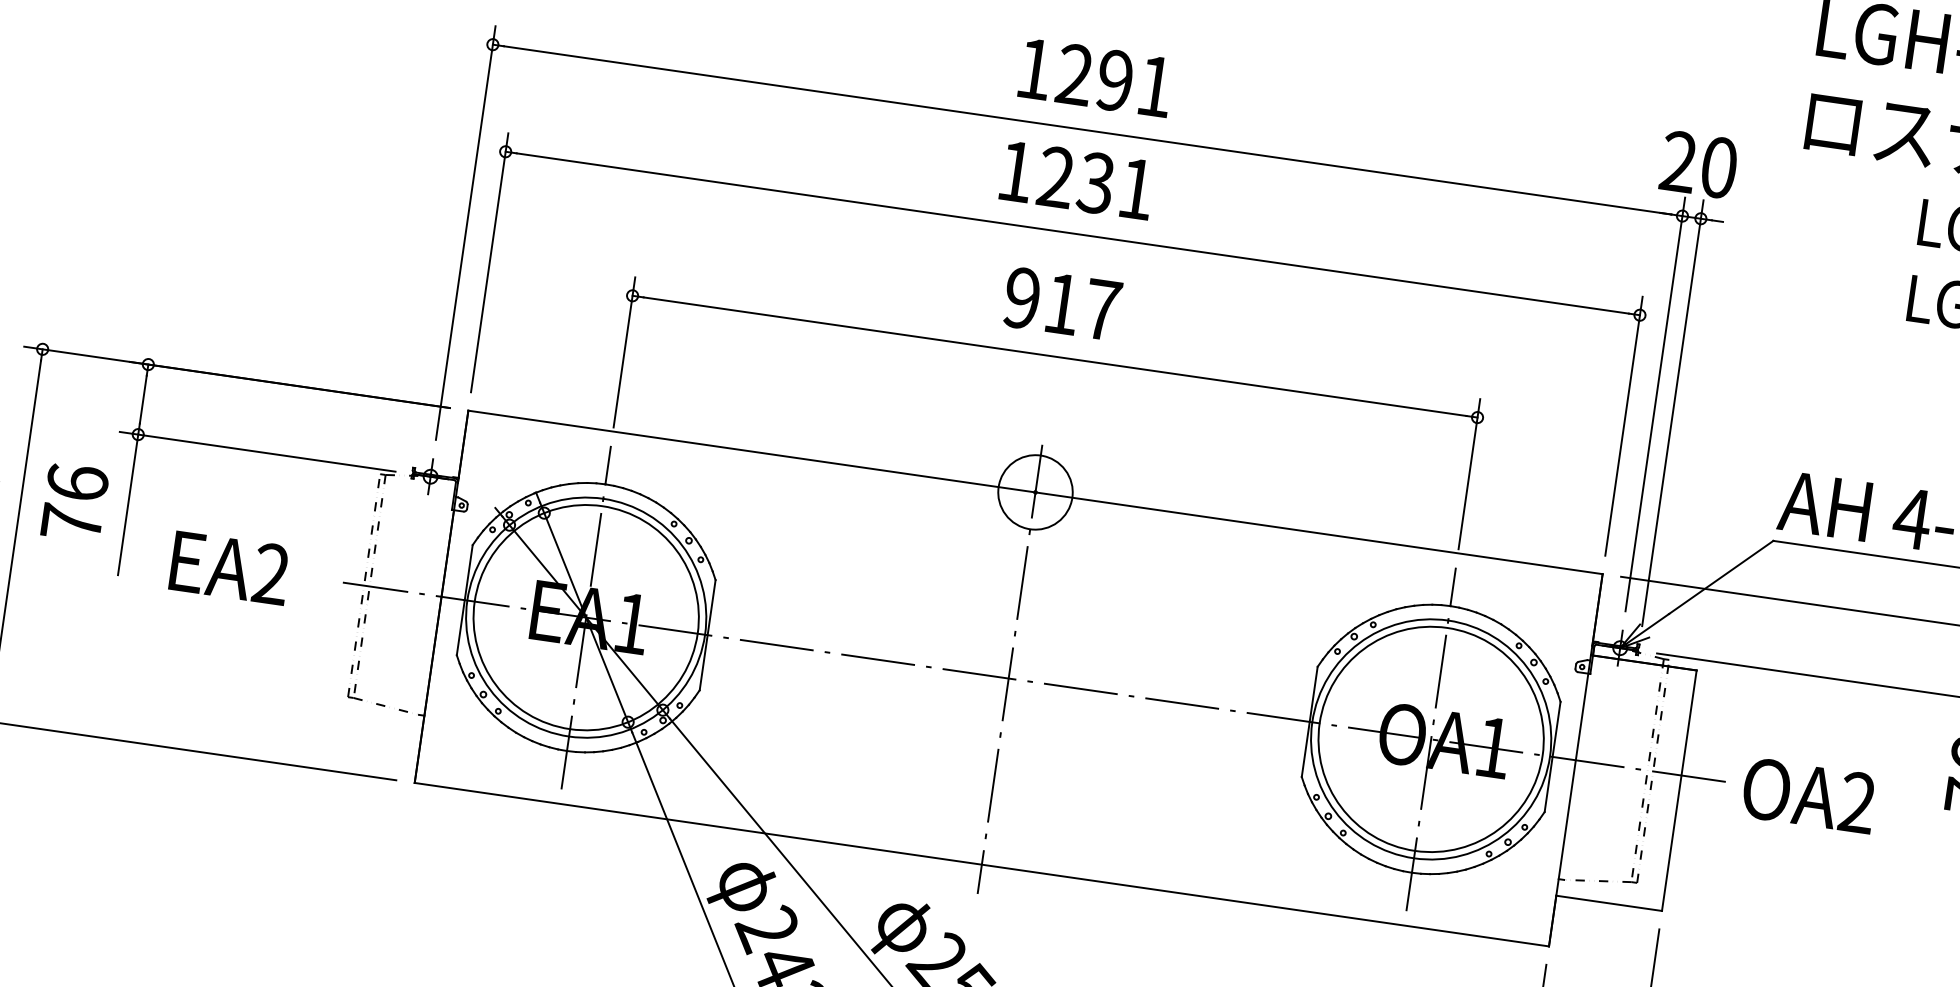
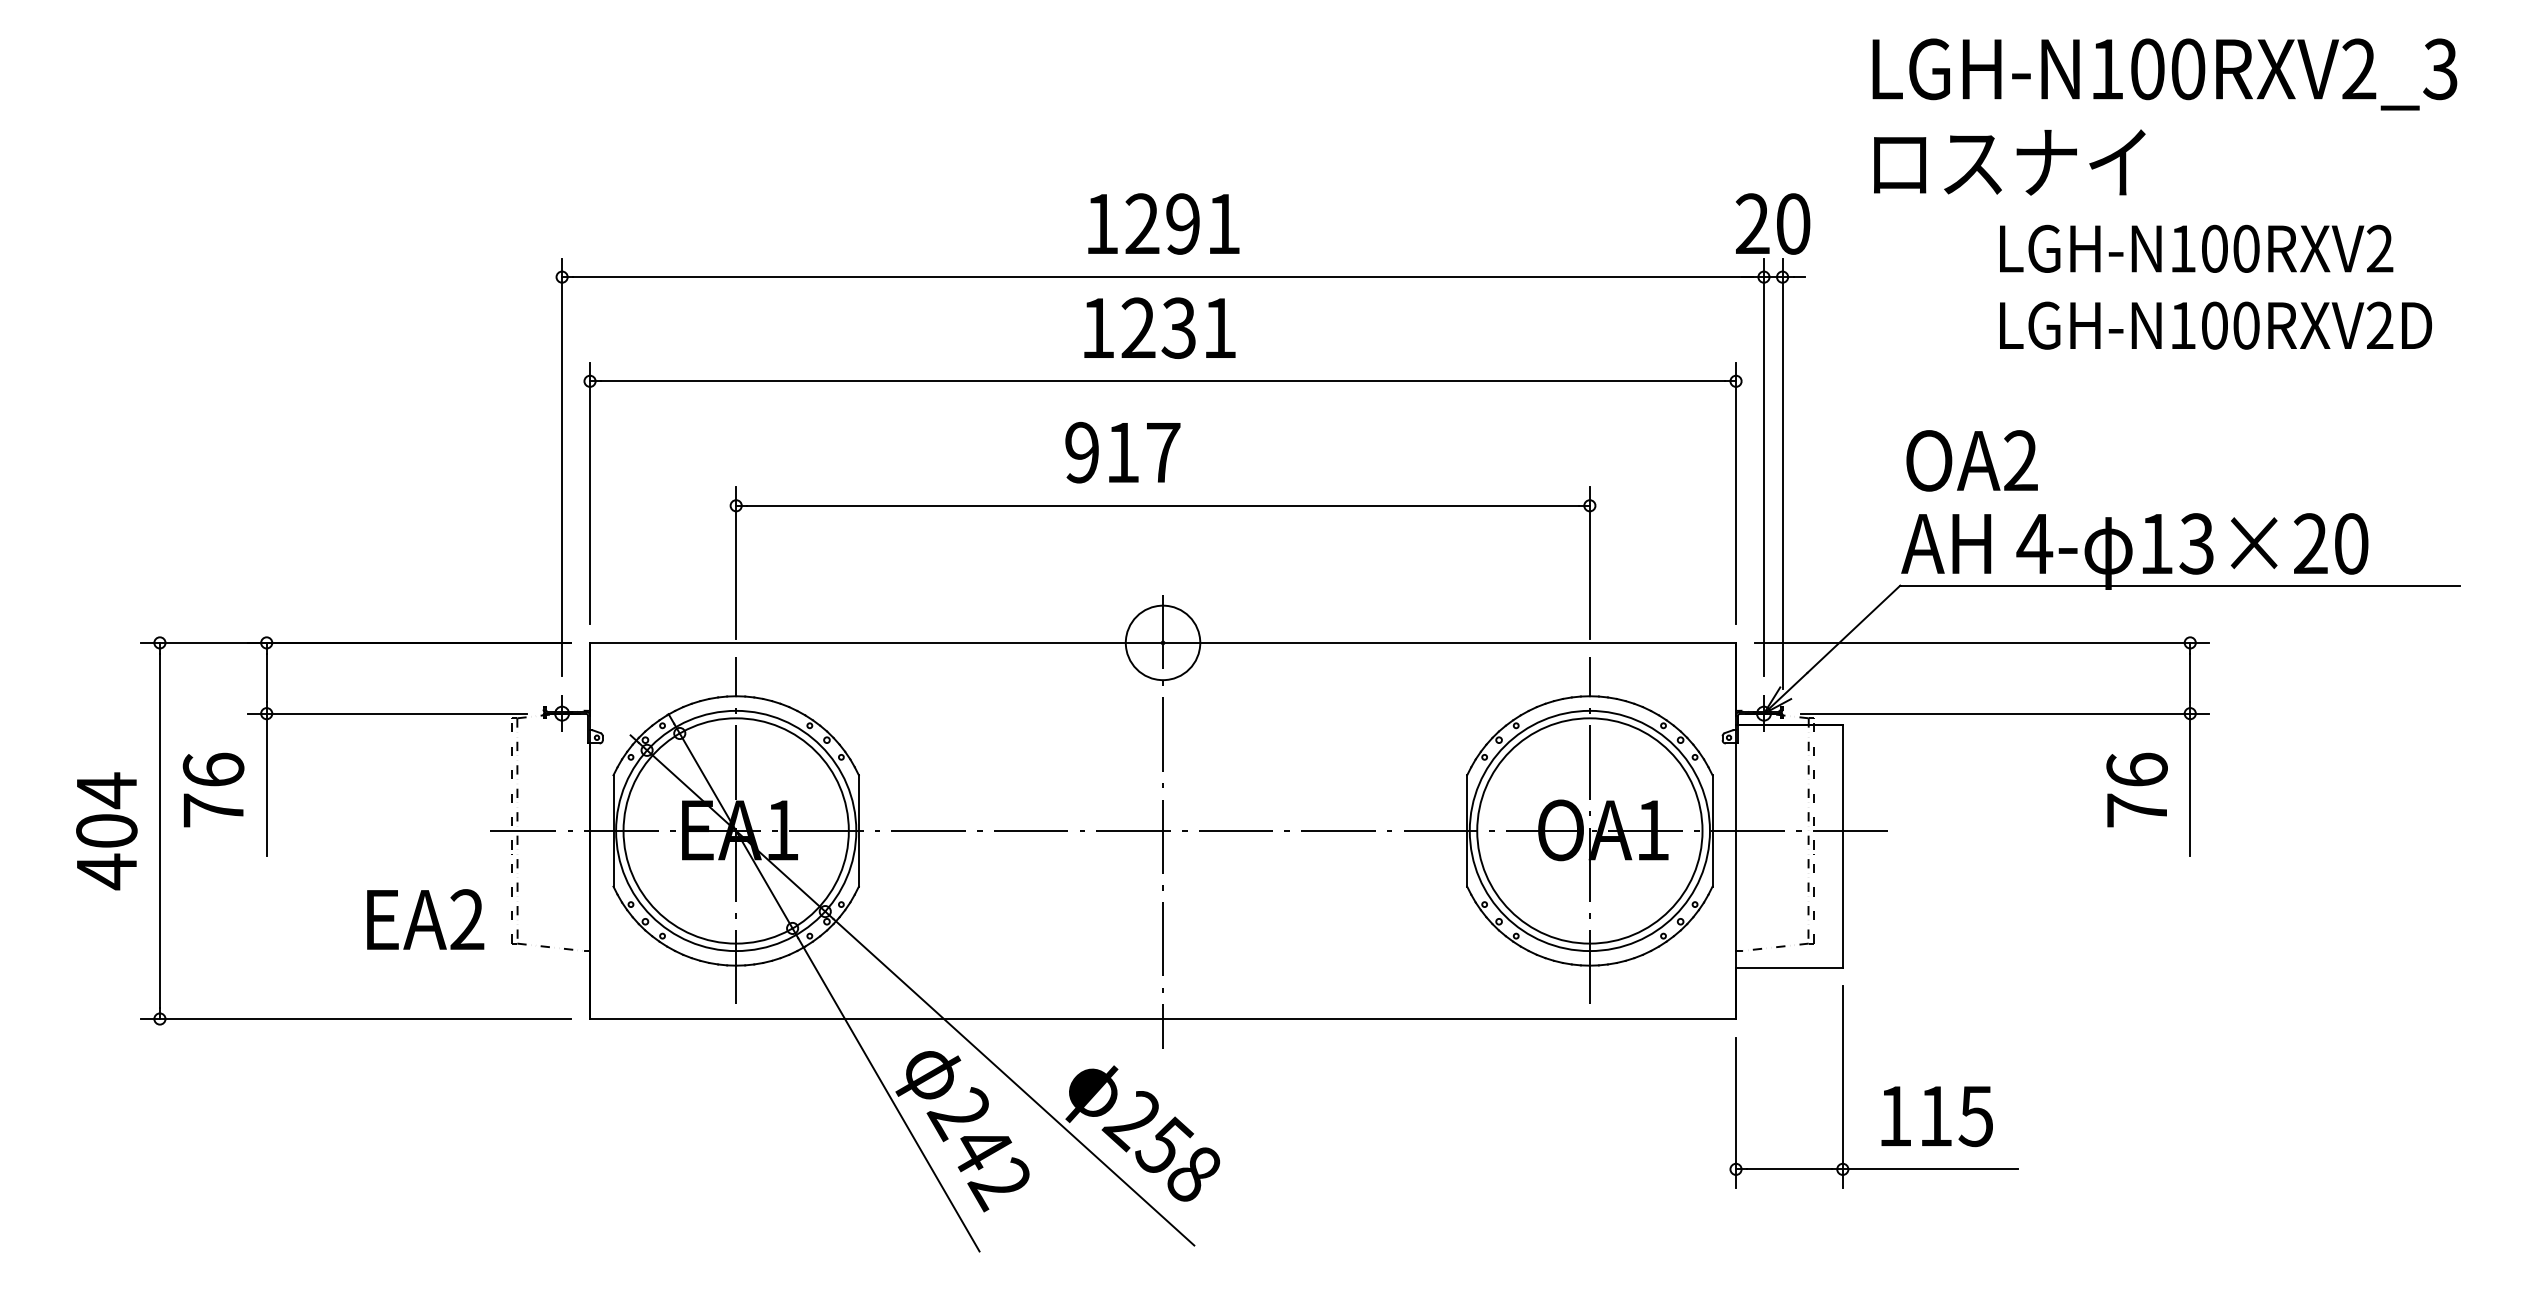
text: (1062, 303) -> (1122, 452), moved
text: (229, 567) -> (425, 919), moved
text: (1808, 795) -> (1971, 460), moved

